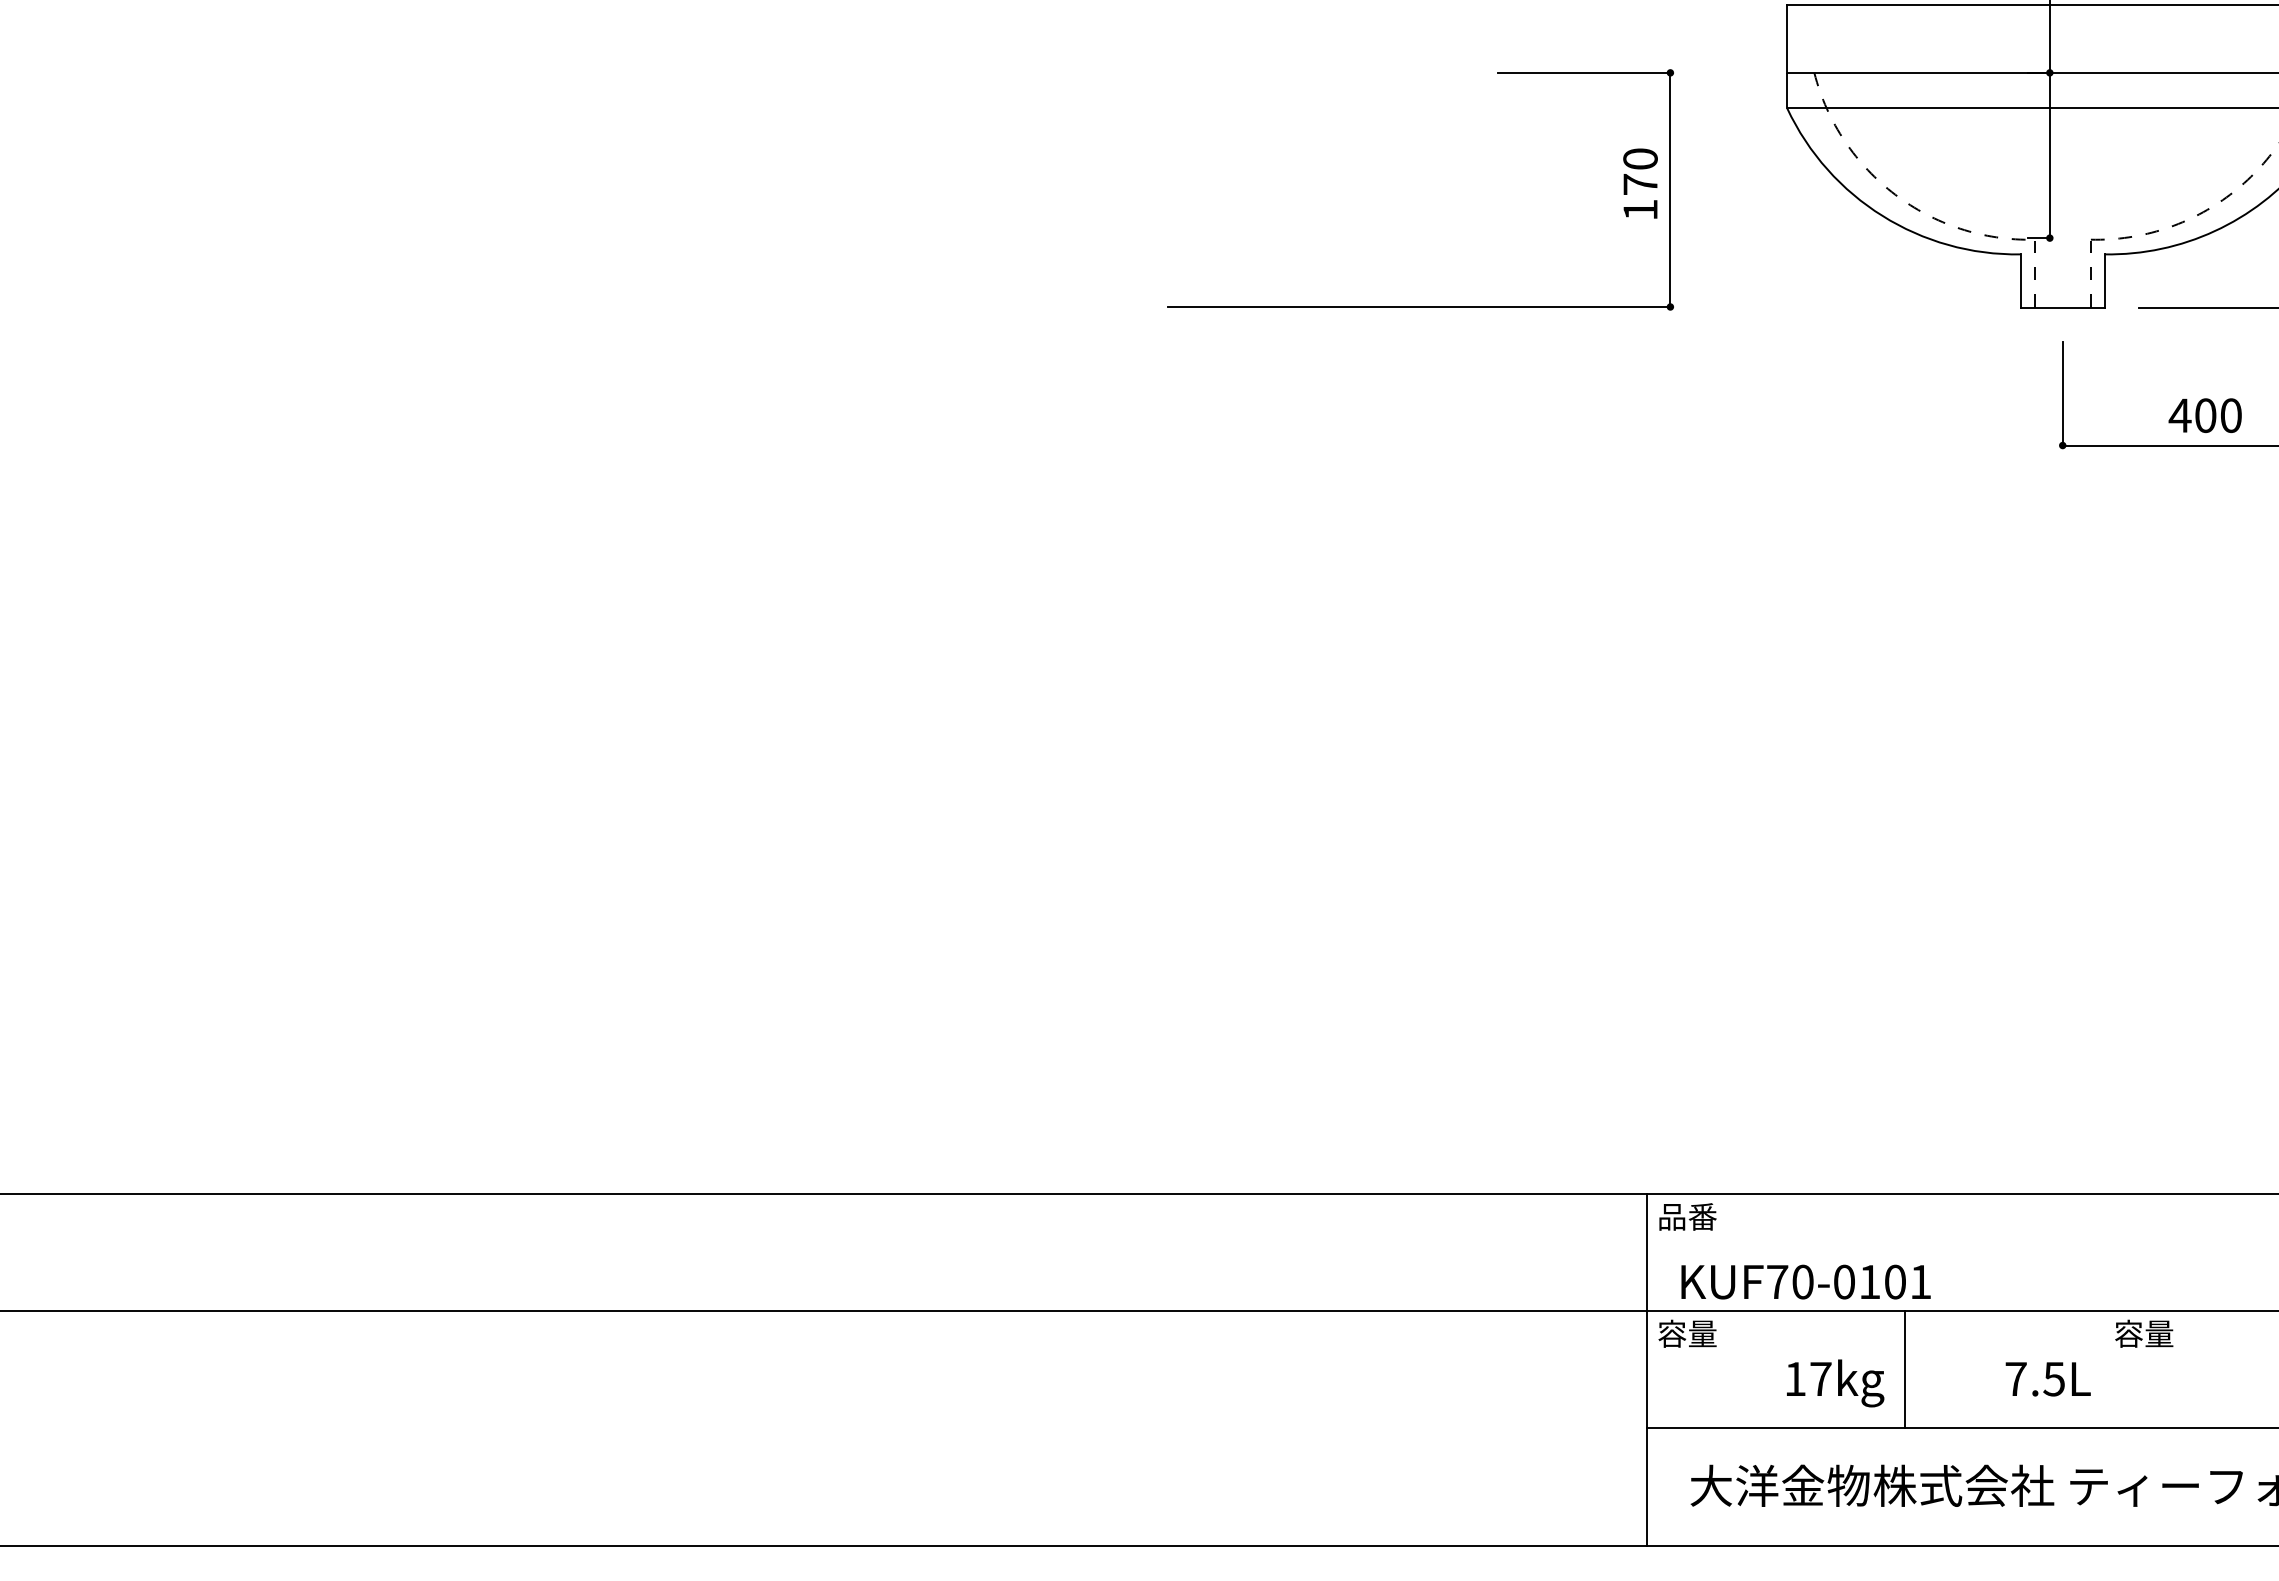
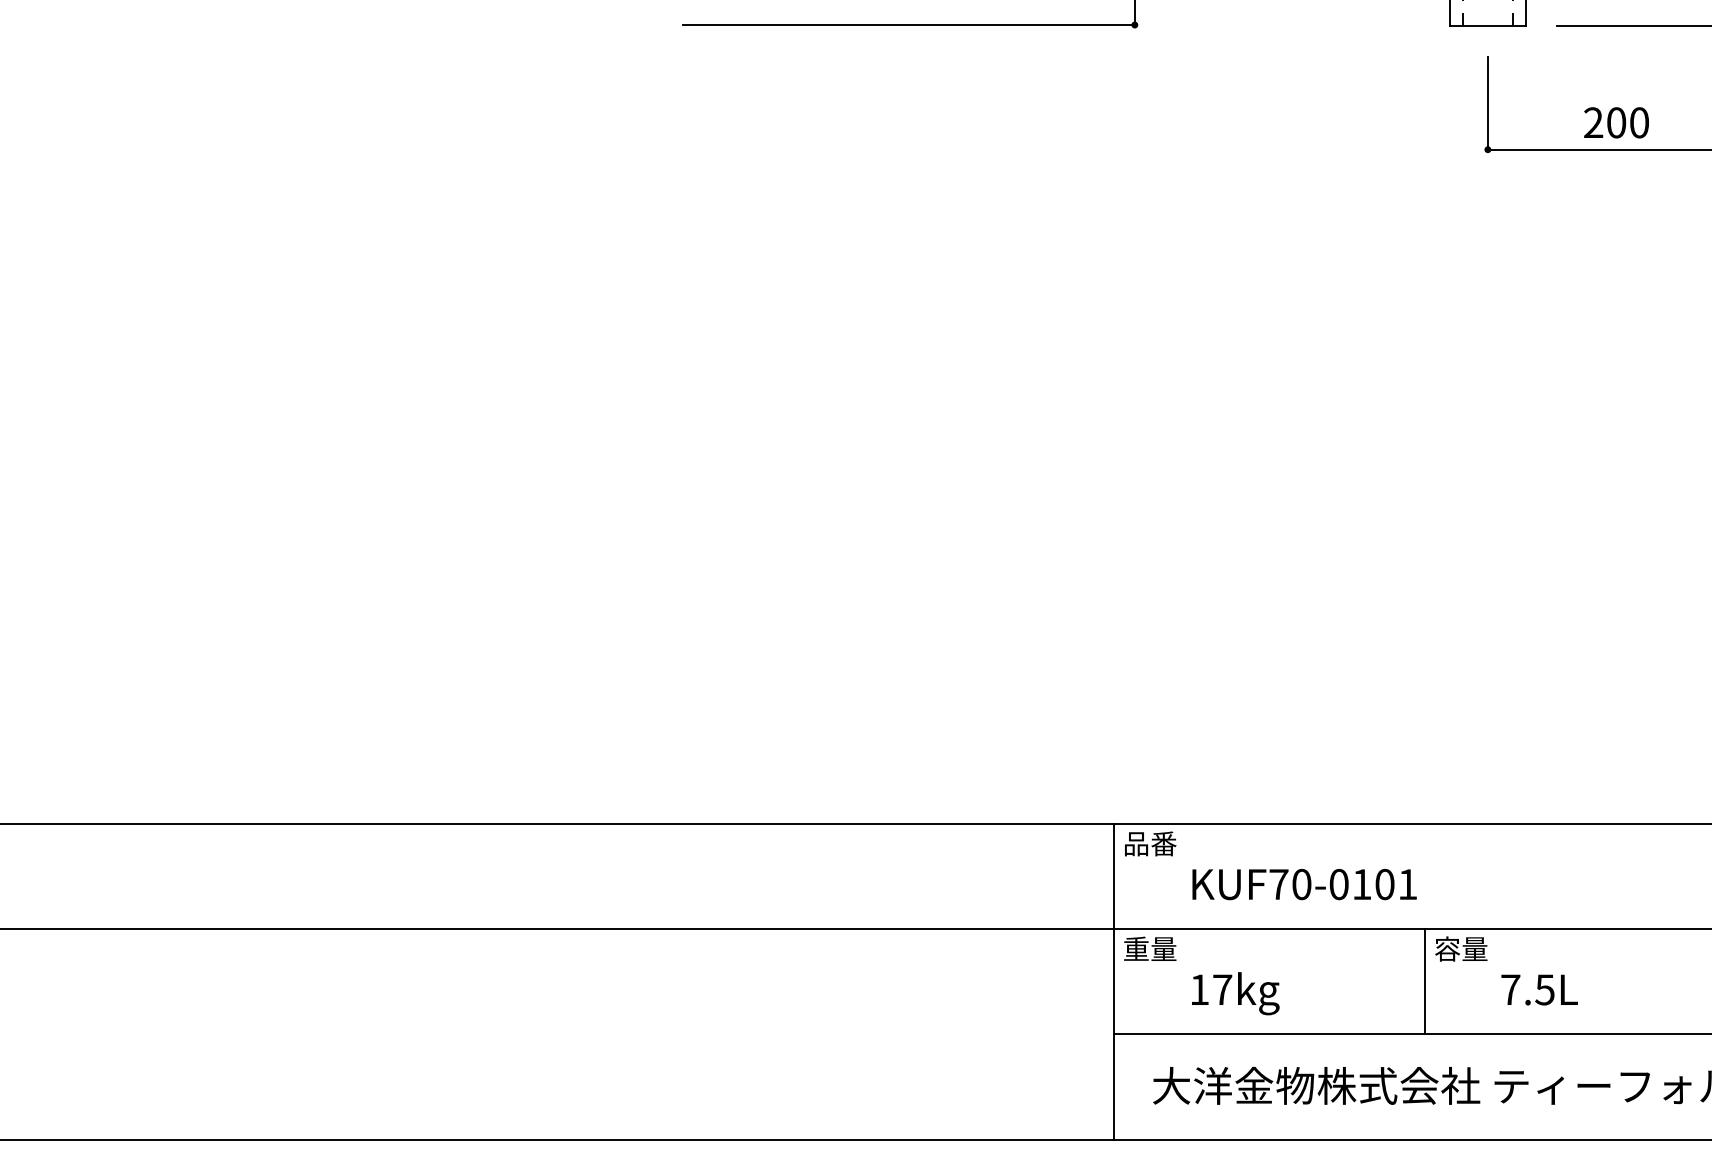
text: (2179, 415) -> (1592, 122), 400 -> 200
text: (1805, 1281) -> (1304, 883), moved
text: (1672, 1333) -> (1136, 948), 容量 -> 重量
text: (2144, 1333) -> (1461, 948), moved
line: (1904, 1369) -> (1424, 981), moved
text: (2047, 1379) -> (1538, 990), moved
text: (1835, 1383) -> (1235, 993), moved

